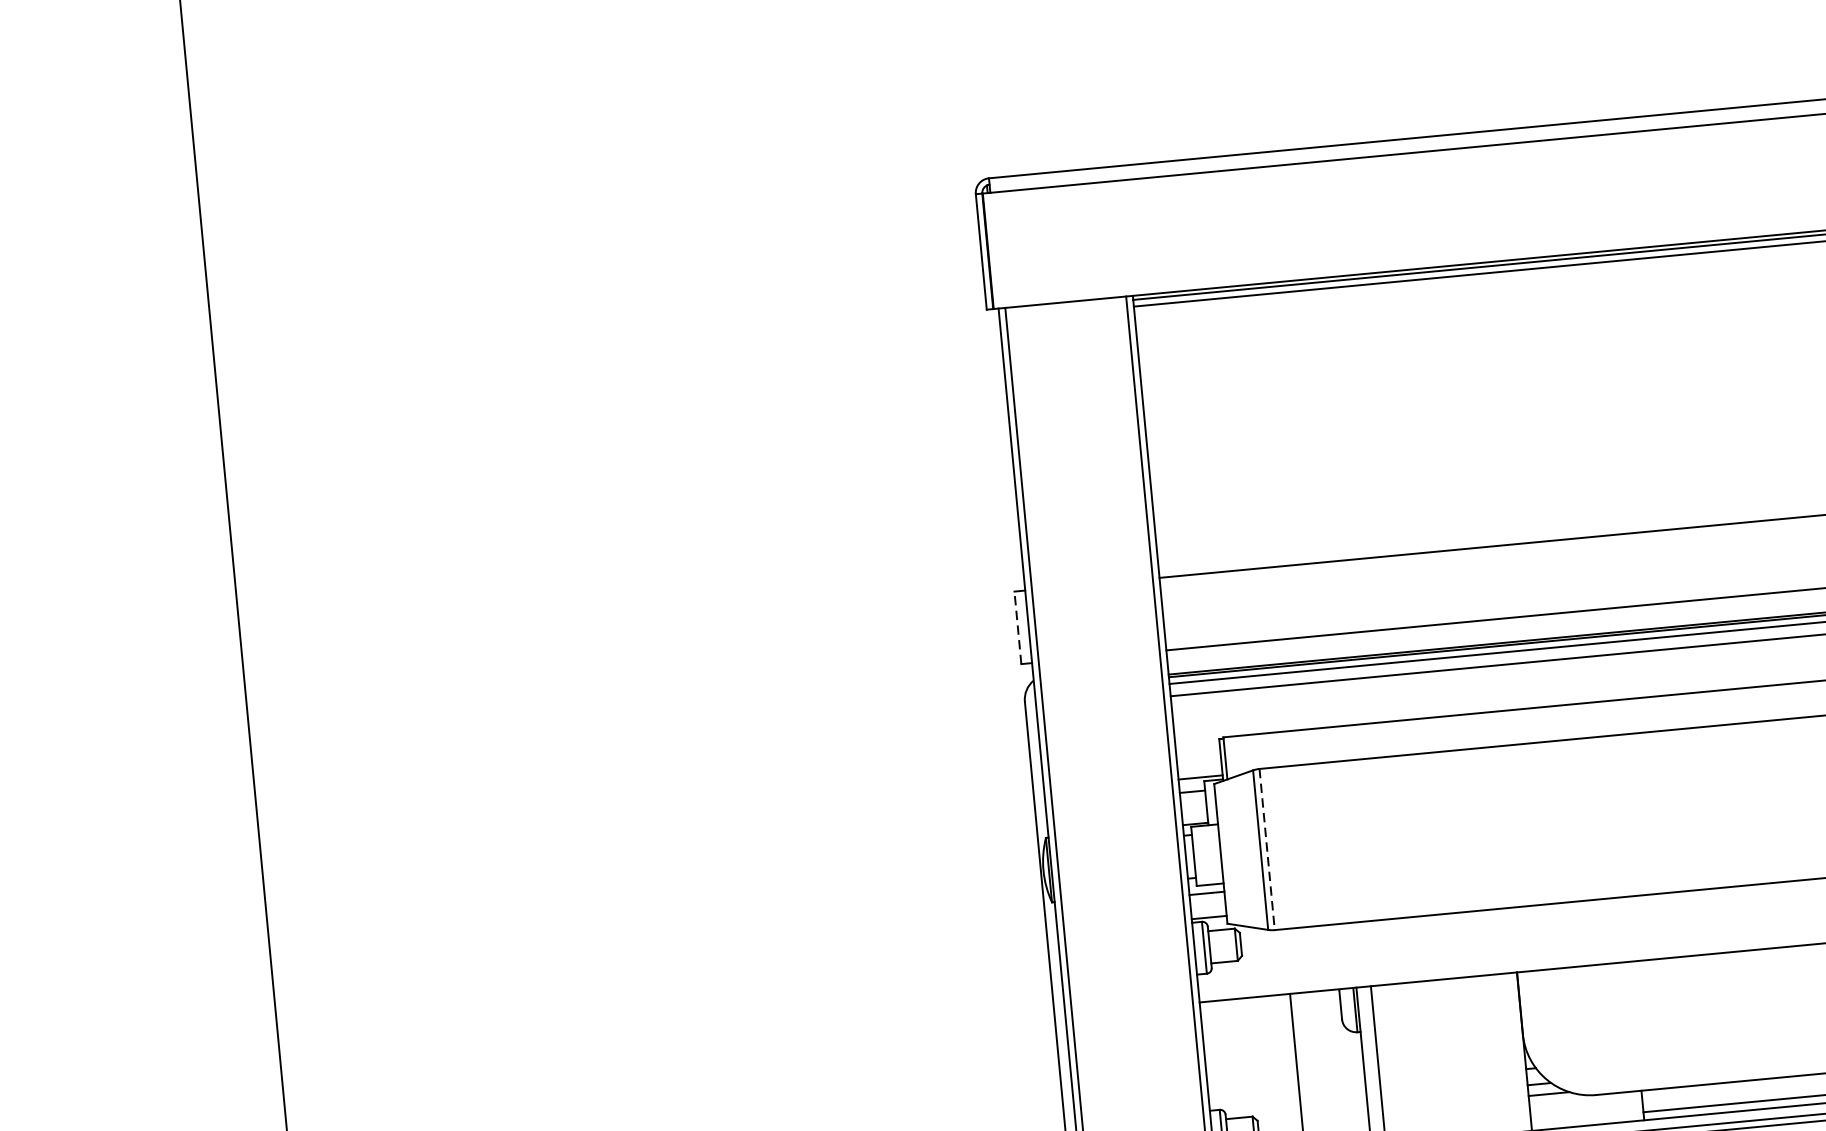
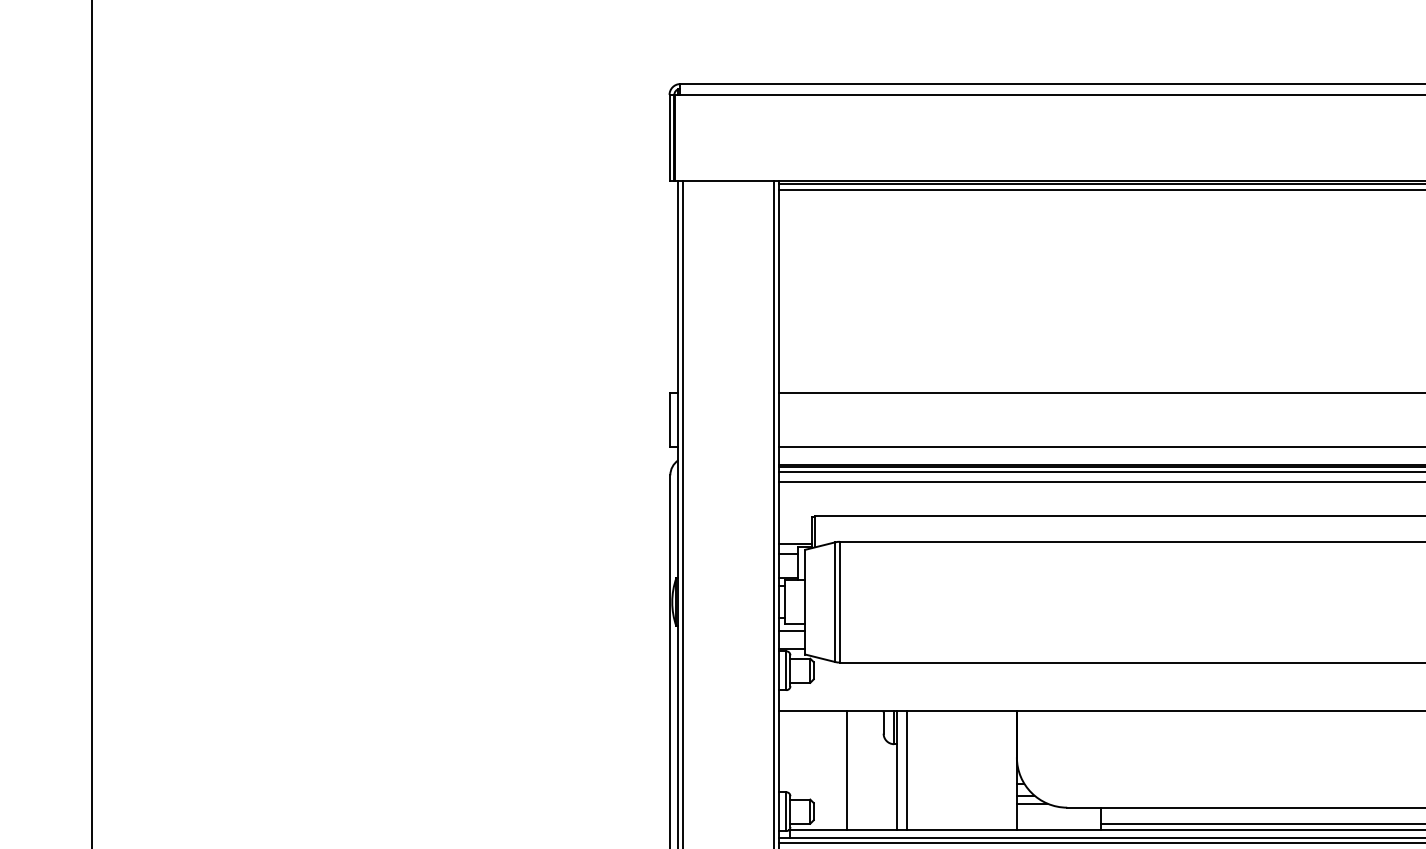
line: (1018, 627) -> (670, 419), dashed -> solid
line: (1266, 849) -> (839, 602), dashed -> solid

